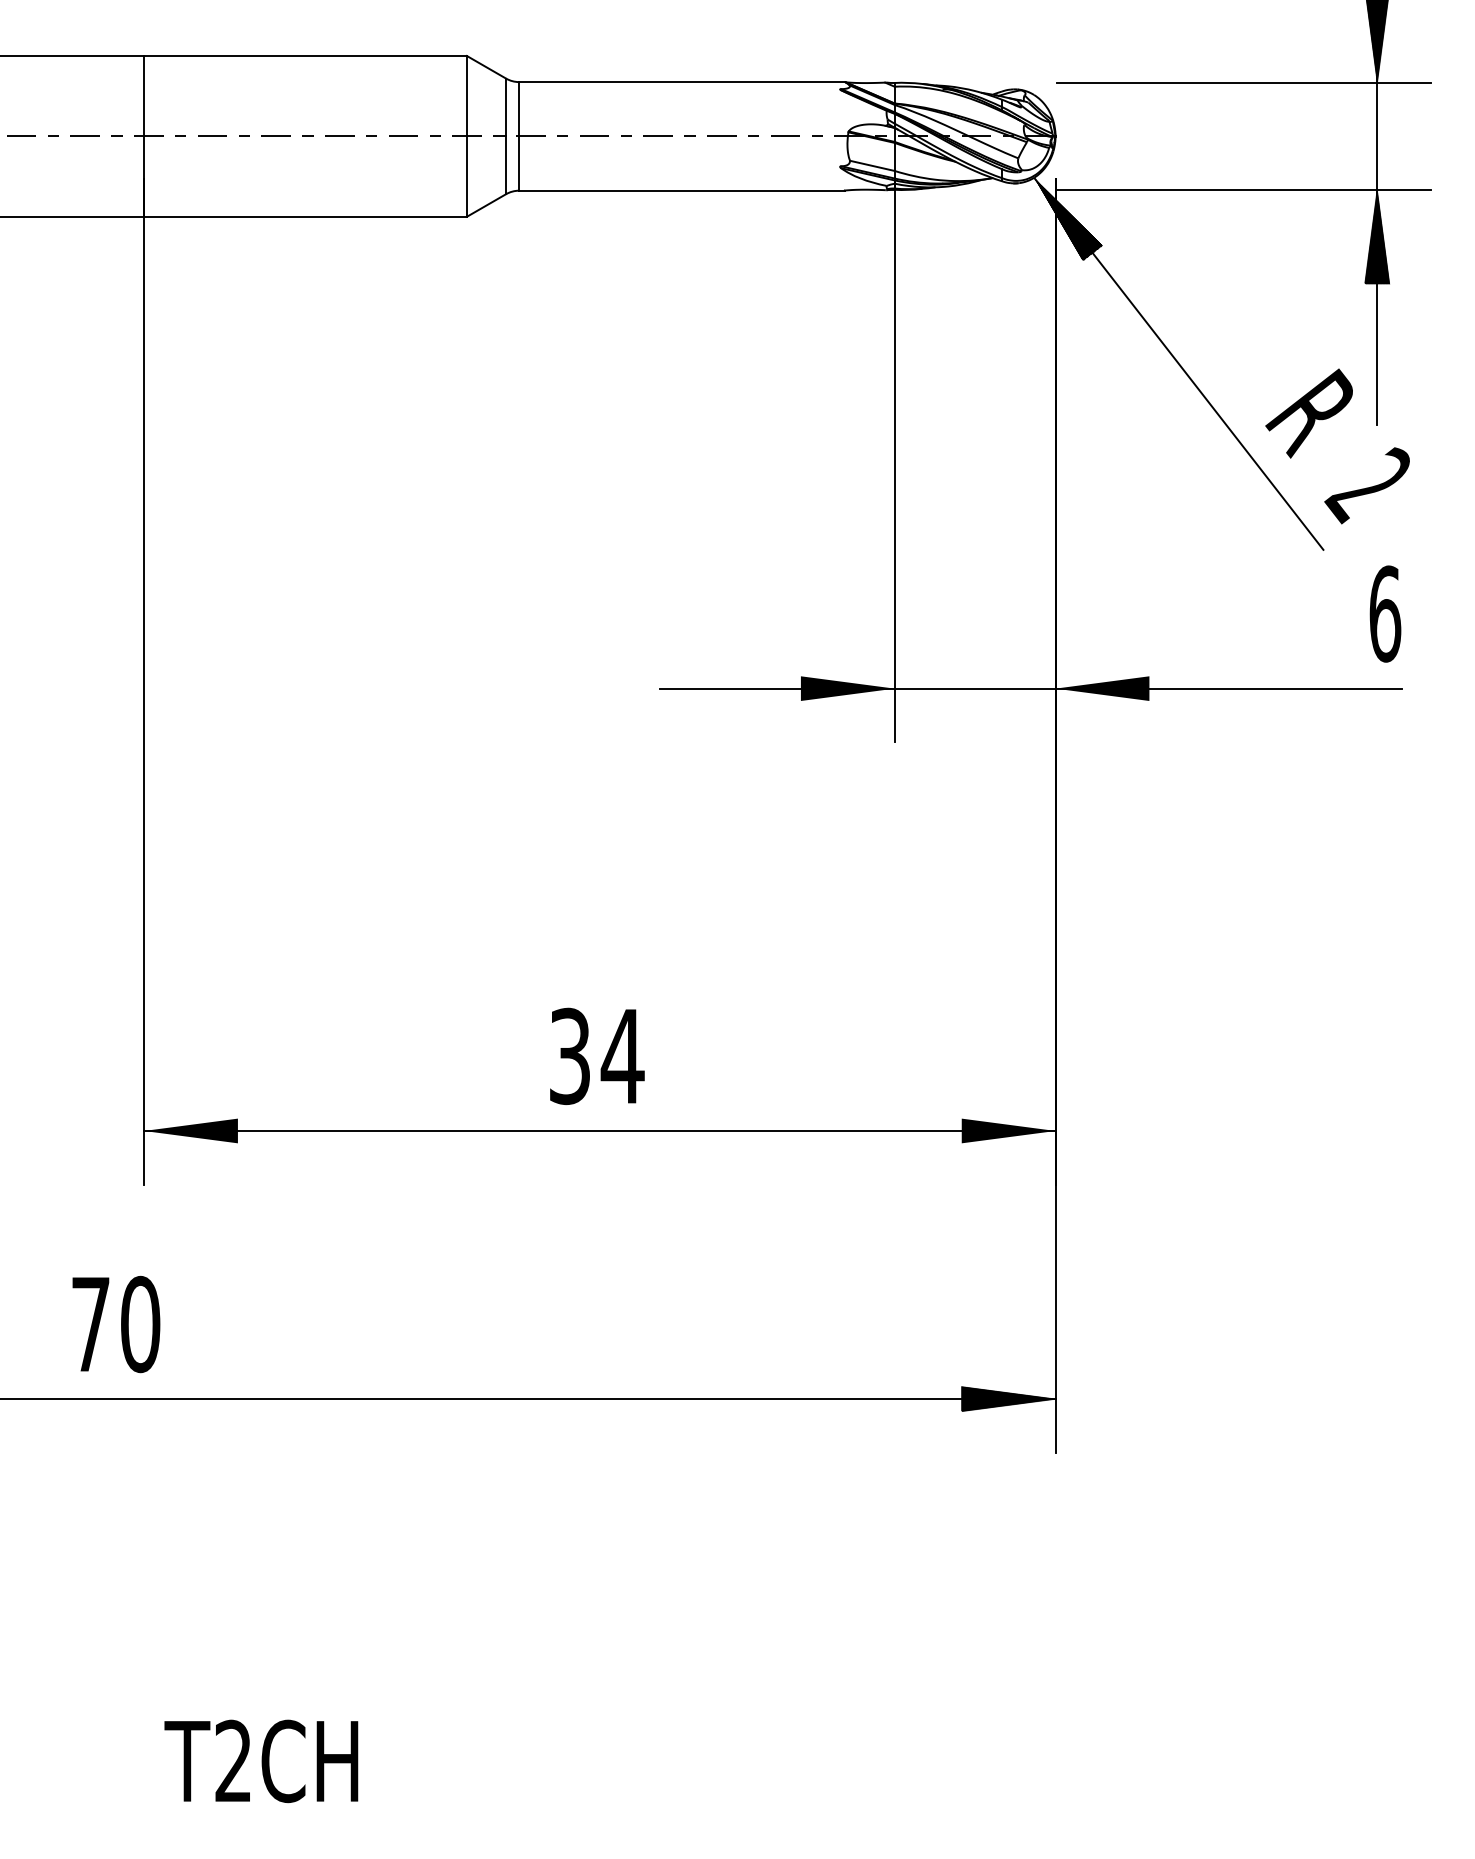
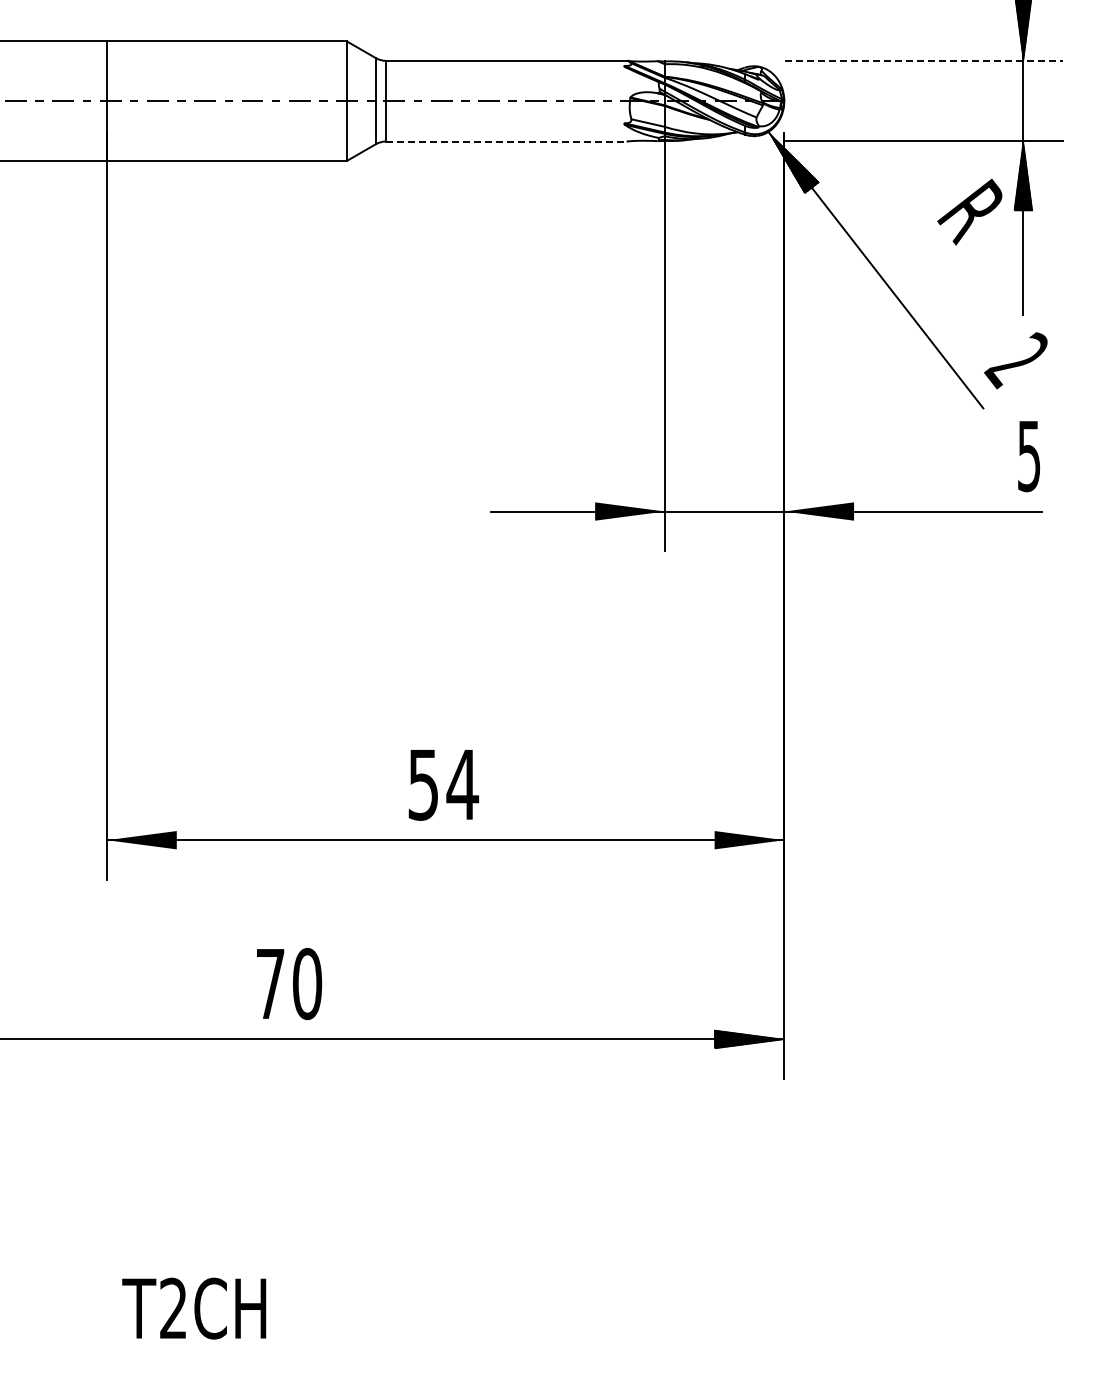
line: (1244, 82) -> (924, 61), solid -> dashed
line: (681, 190) -> (506, 141), solid -> dashed
text: (1308, 412) -> (969, 211), moved
text: (1385, 614) -> (1029, 456), 6 -> 5
text: (569, 1056) -> (423, 784), 34 -> 54
text: (116, 1323) -> (289, 983), moved

